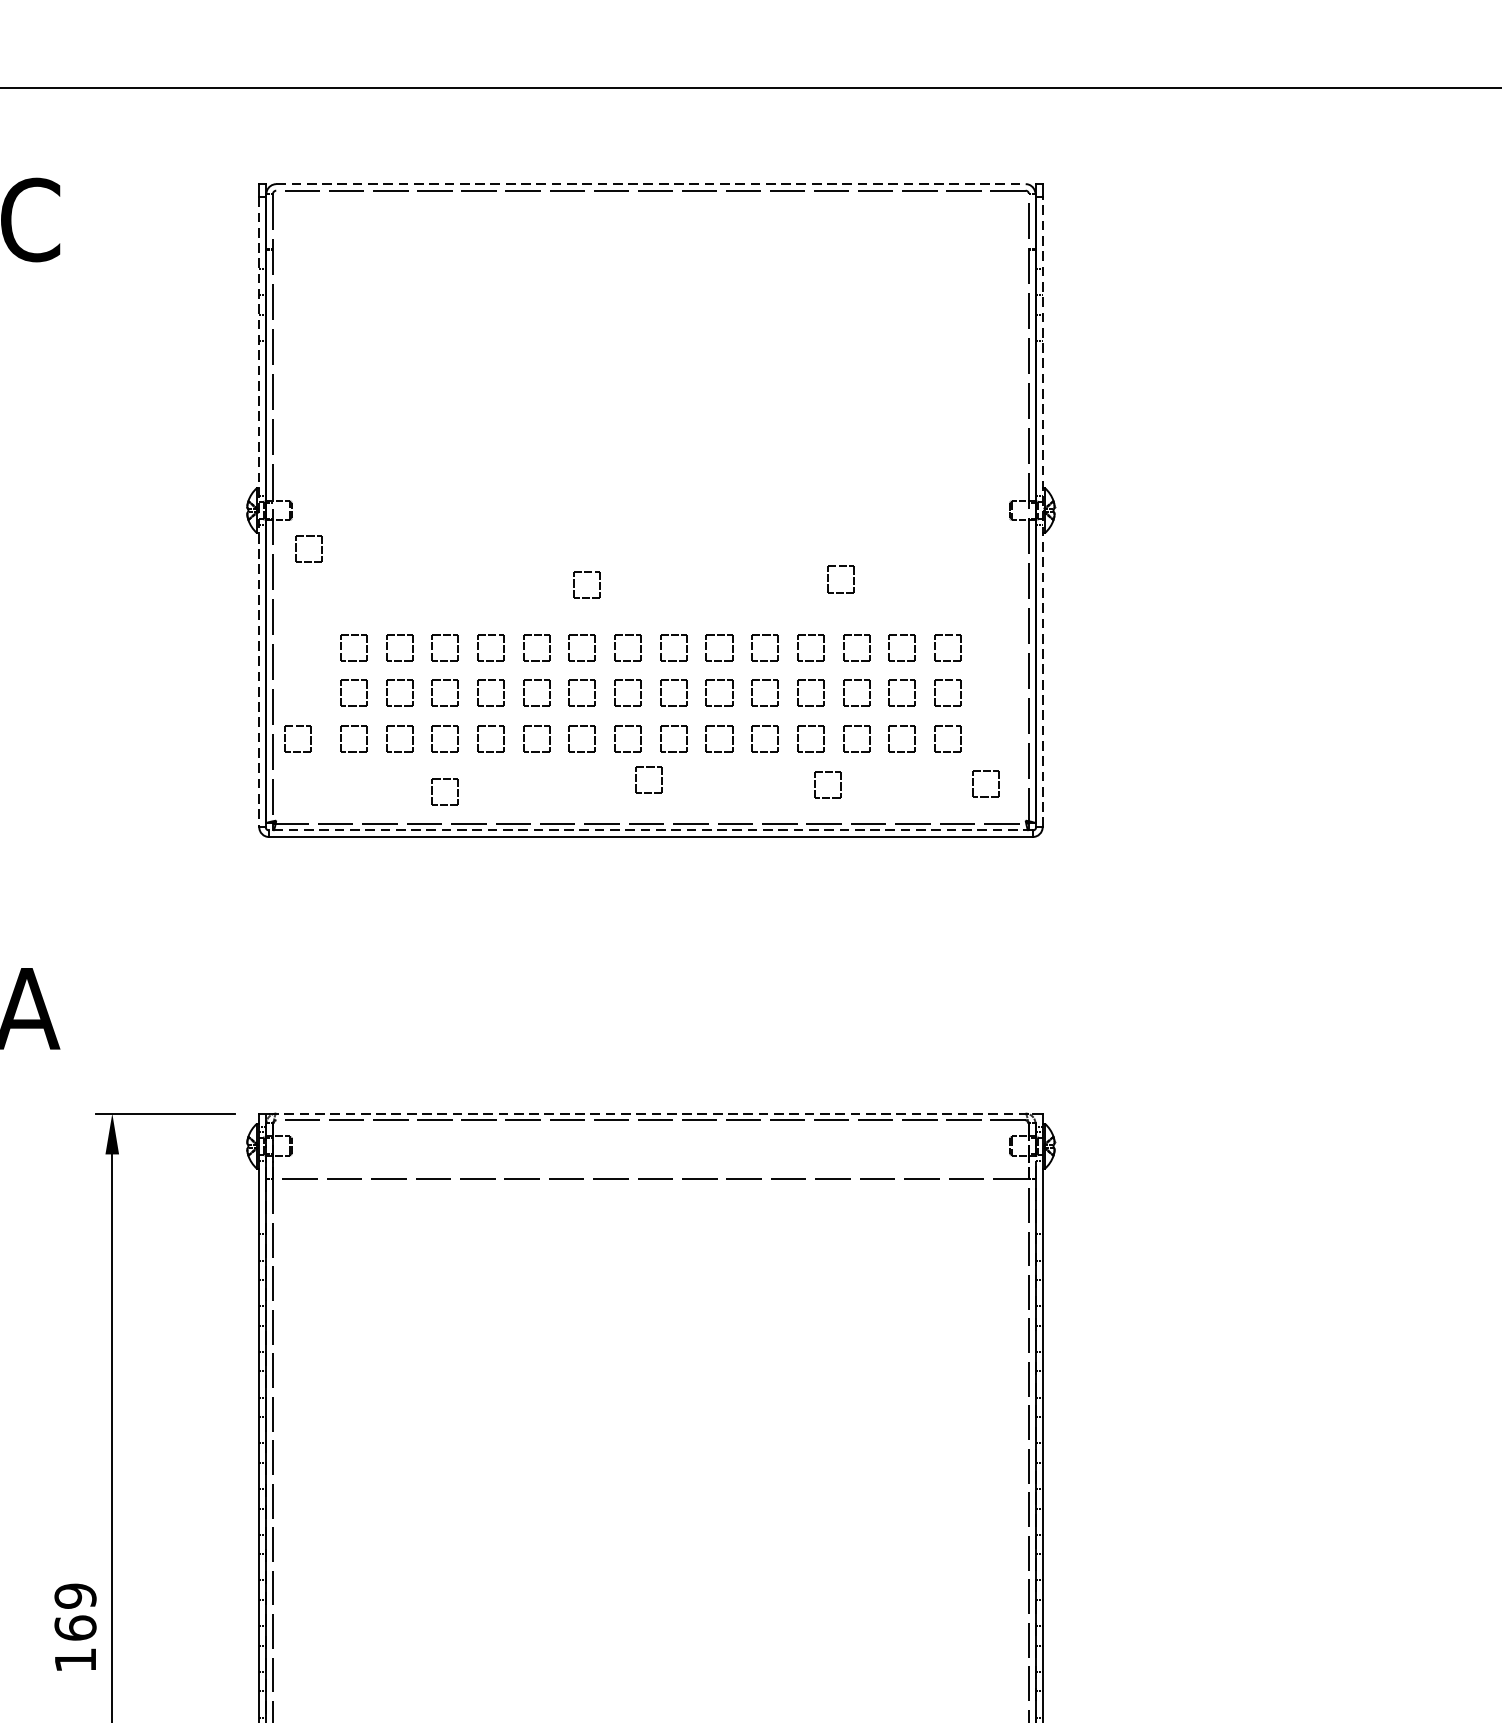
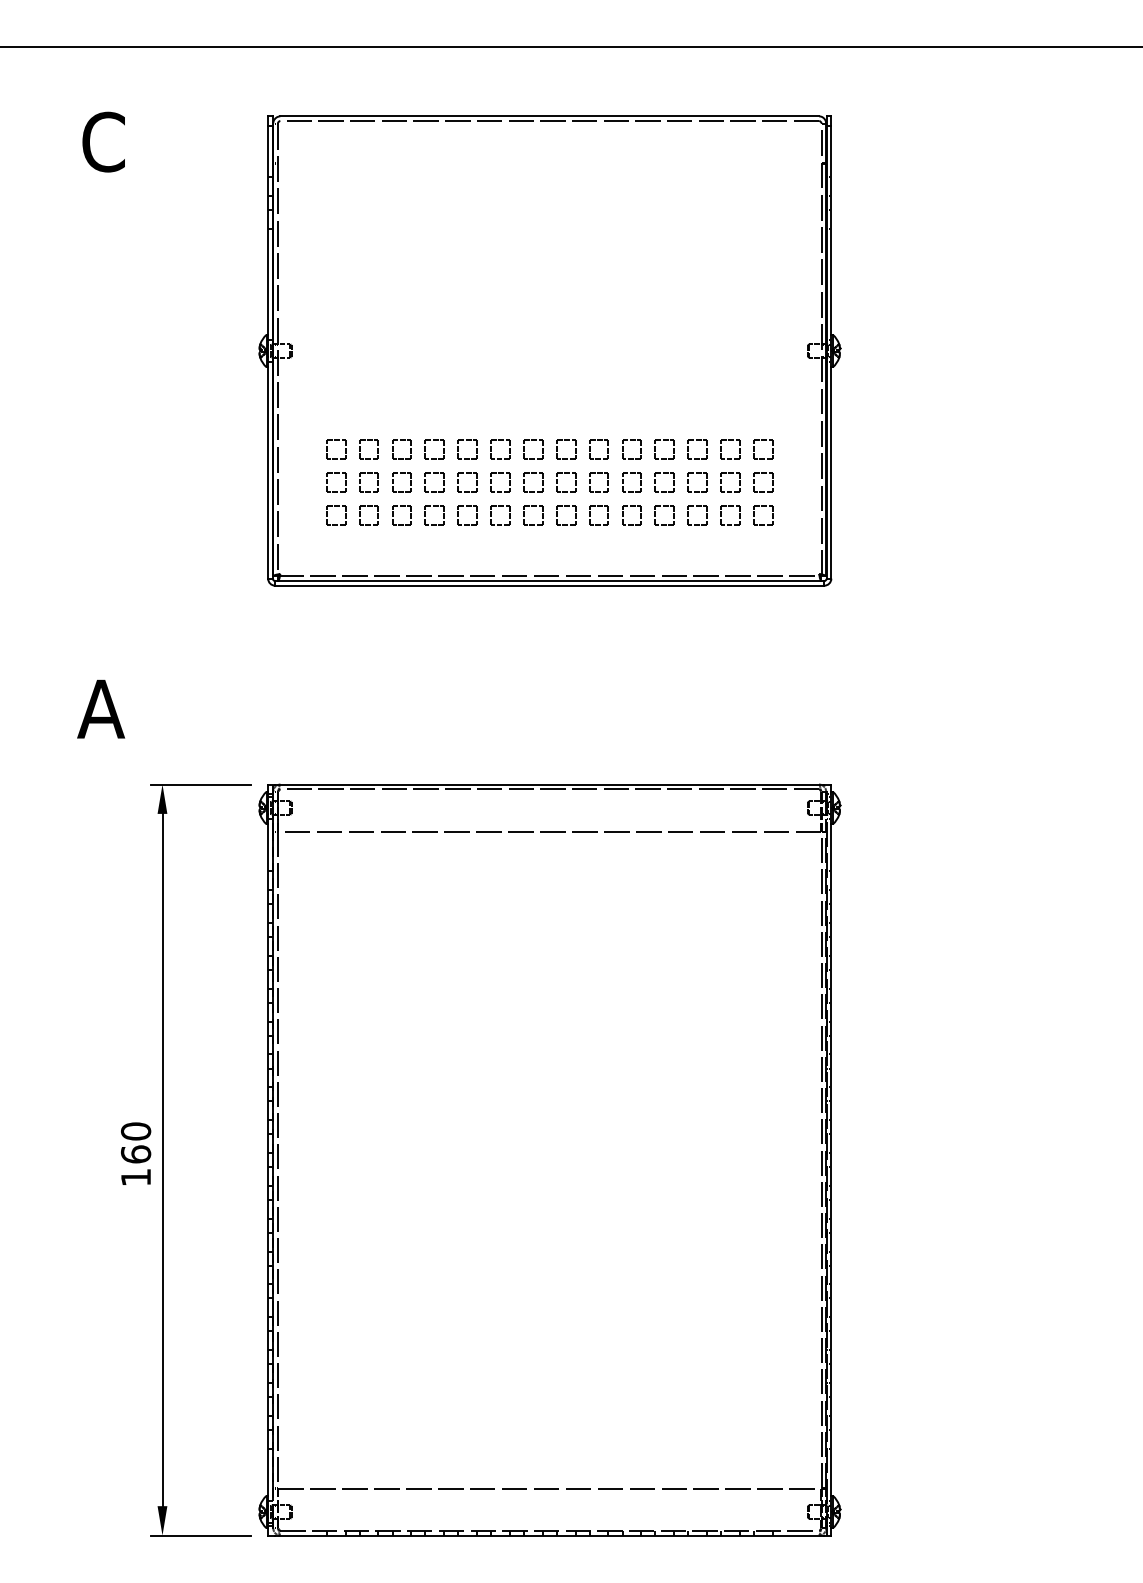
line: (652, 184) -> (550, 116), dashed -> solid
line: (1042, 511) -> (831, 351), dashed -> solid
line: (259, 512) -> (268, 352), dashed -> solid
part: (297, 548) -> (295, 378), removed
part: (841, 566) -> (686, 391), removed
part: (586, 572) -> (503, 395), removed
part: (298, 726) -> (296, 506), removed
part: (649, 767) -> (548, 535), removed
part: (985, 771) -> (790, 538), removed
part: (827, 772) -> (676, 539), removed
part: (433, 792) -> (393, 553), removed
line: (650, 831) -> (549, 581), dashed -> solid
line: (650, 1113) -> (549, 784), dashed -> solid
text: (76, 1596) -> (136, 1131), 169 -> 160

